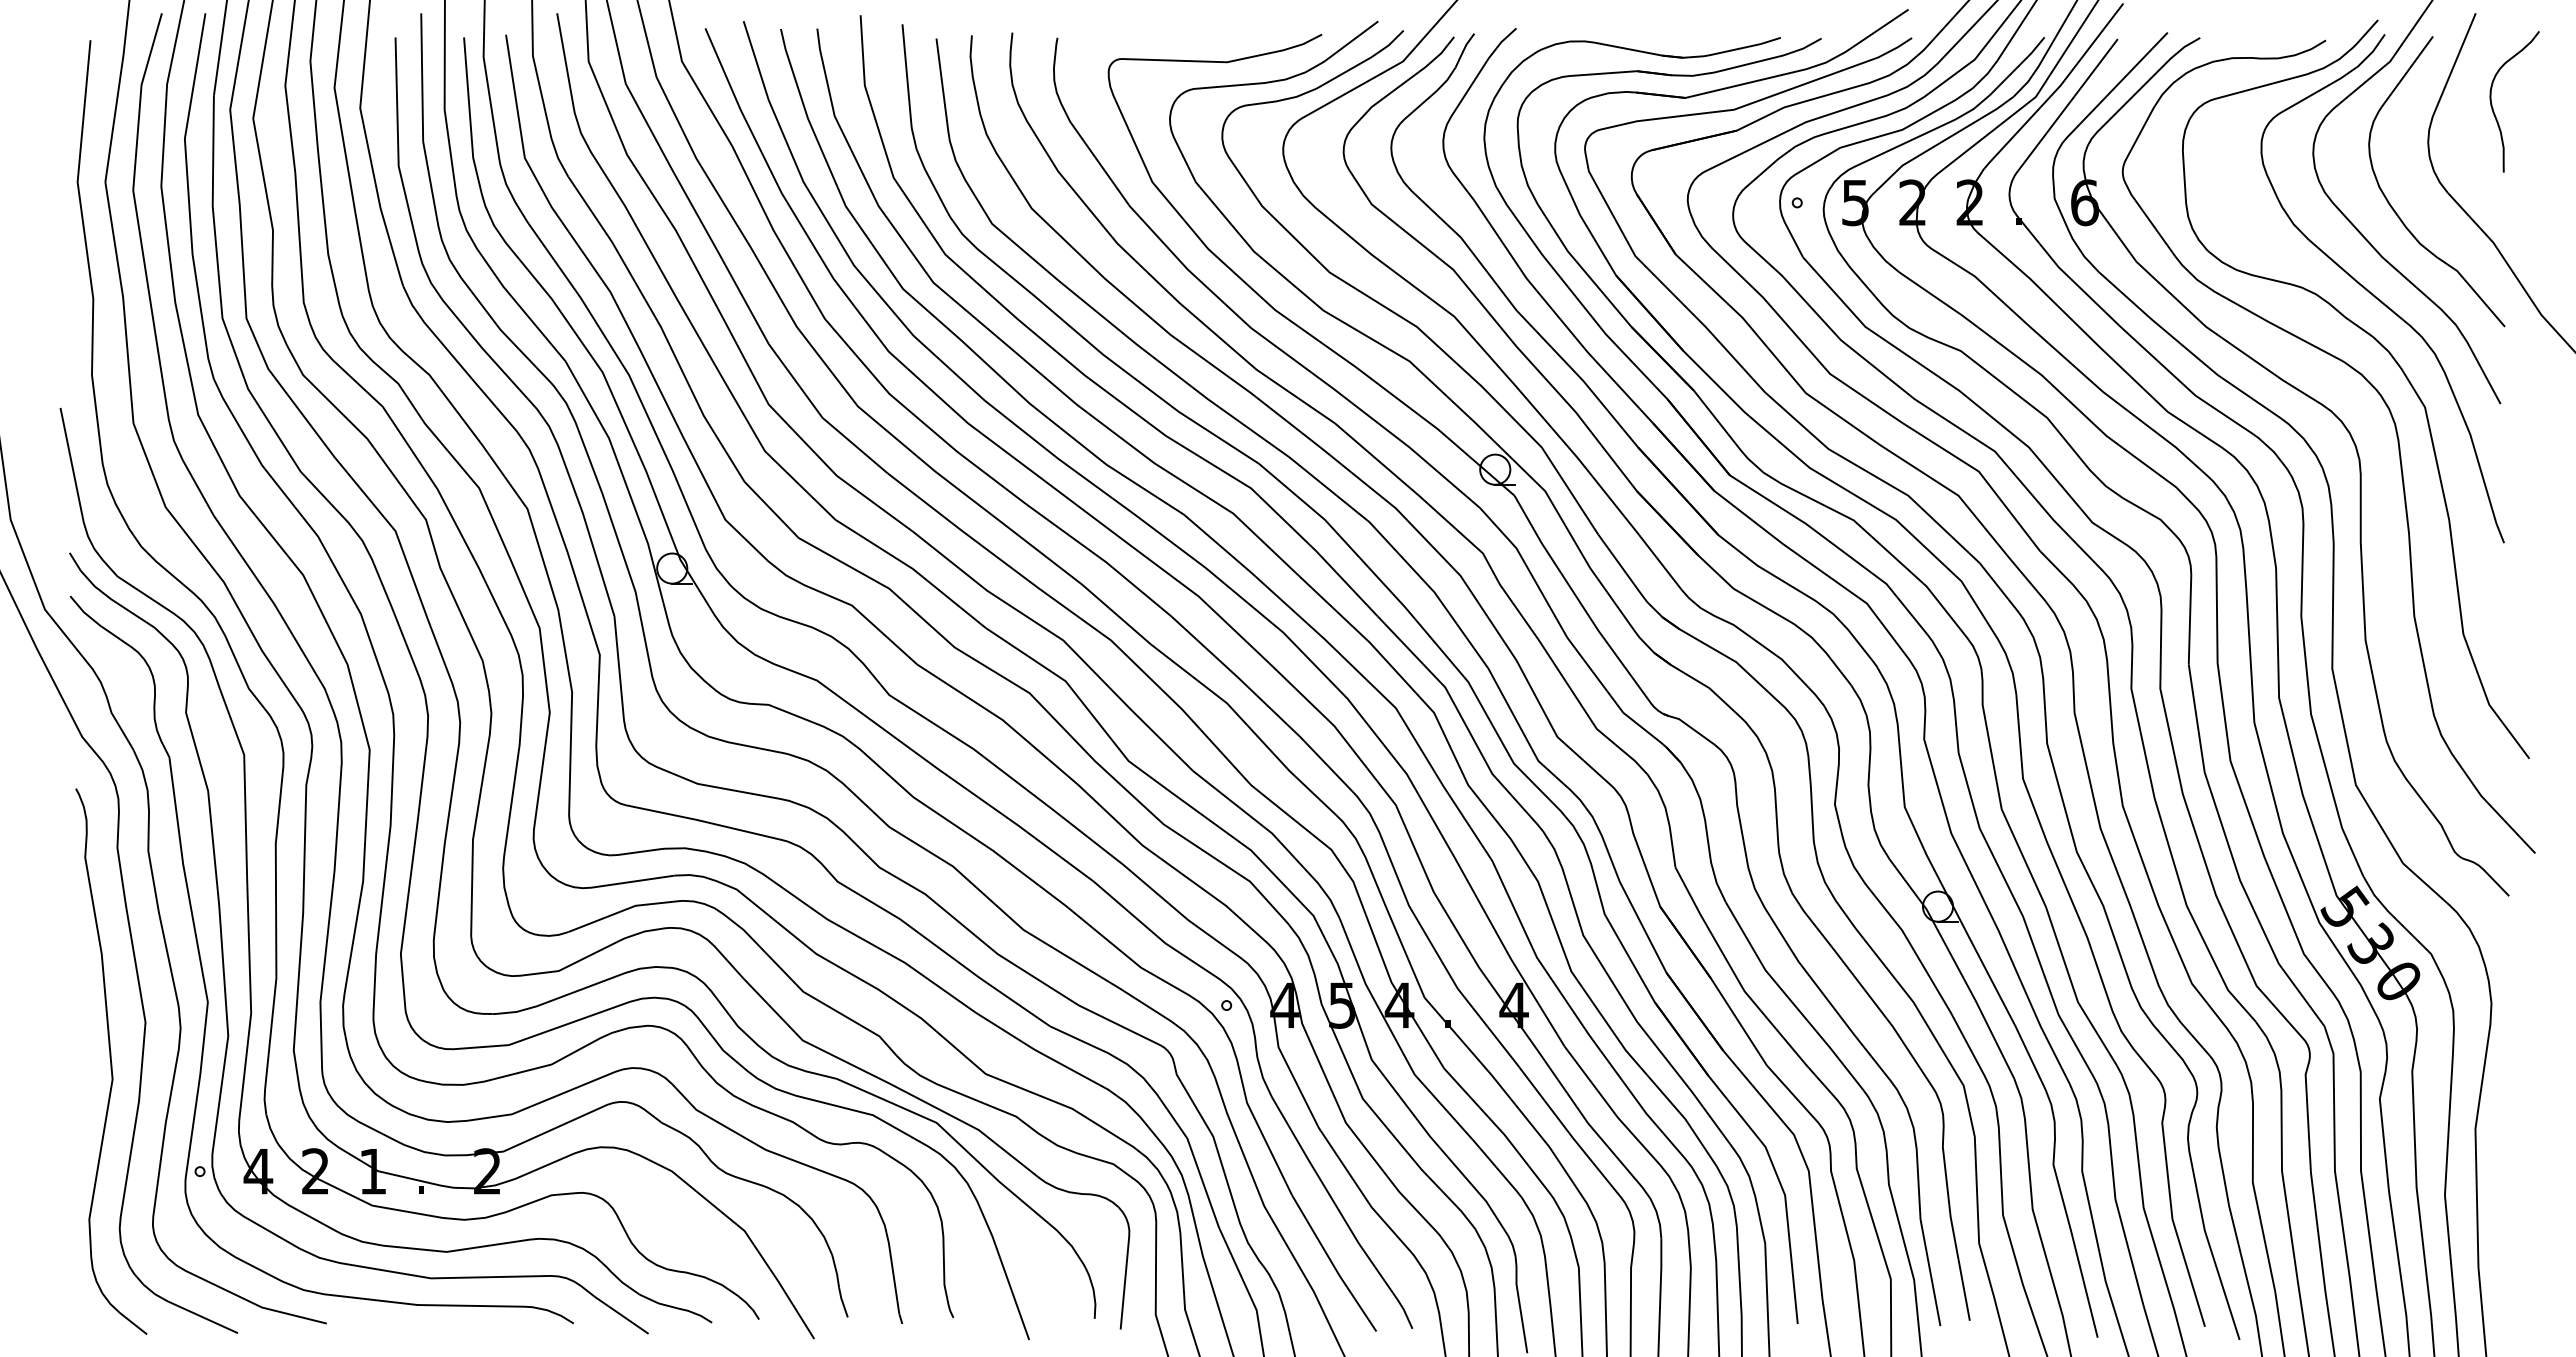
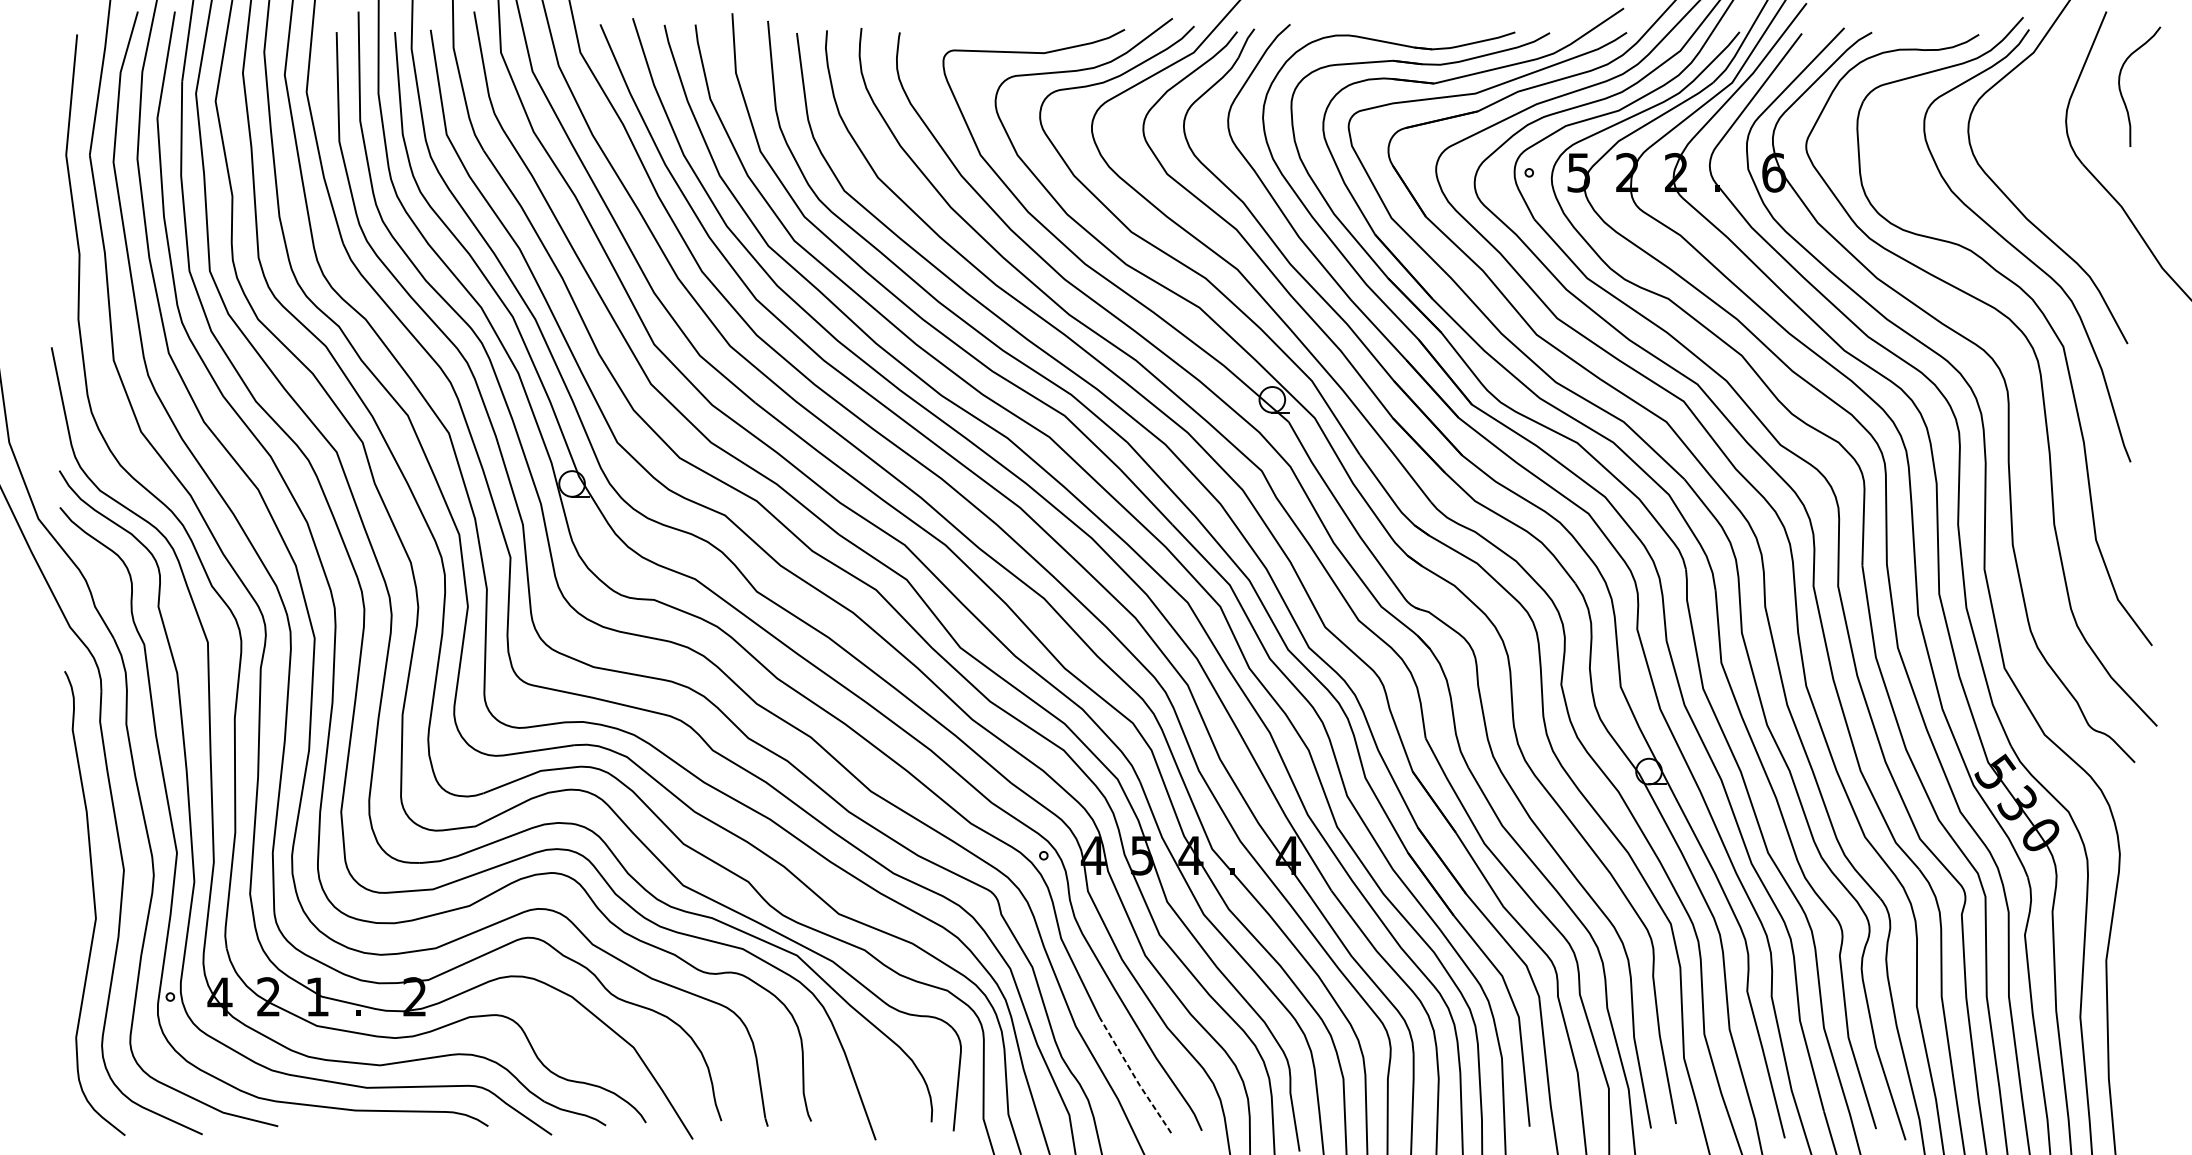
curve: (2395, 210) -> (2038, 179), removed
line: (1332, 1264) -> (1133, 1076), solid -> dashed

